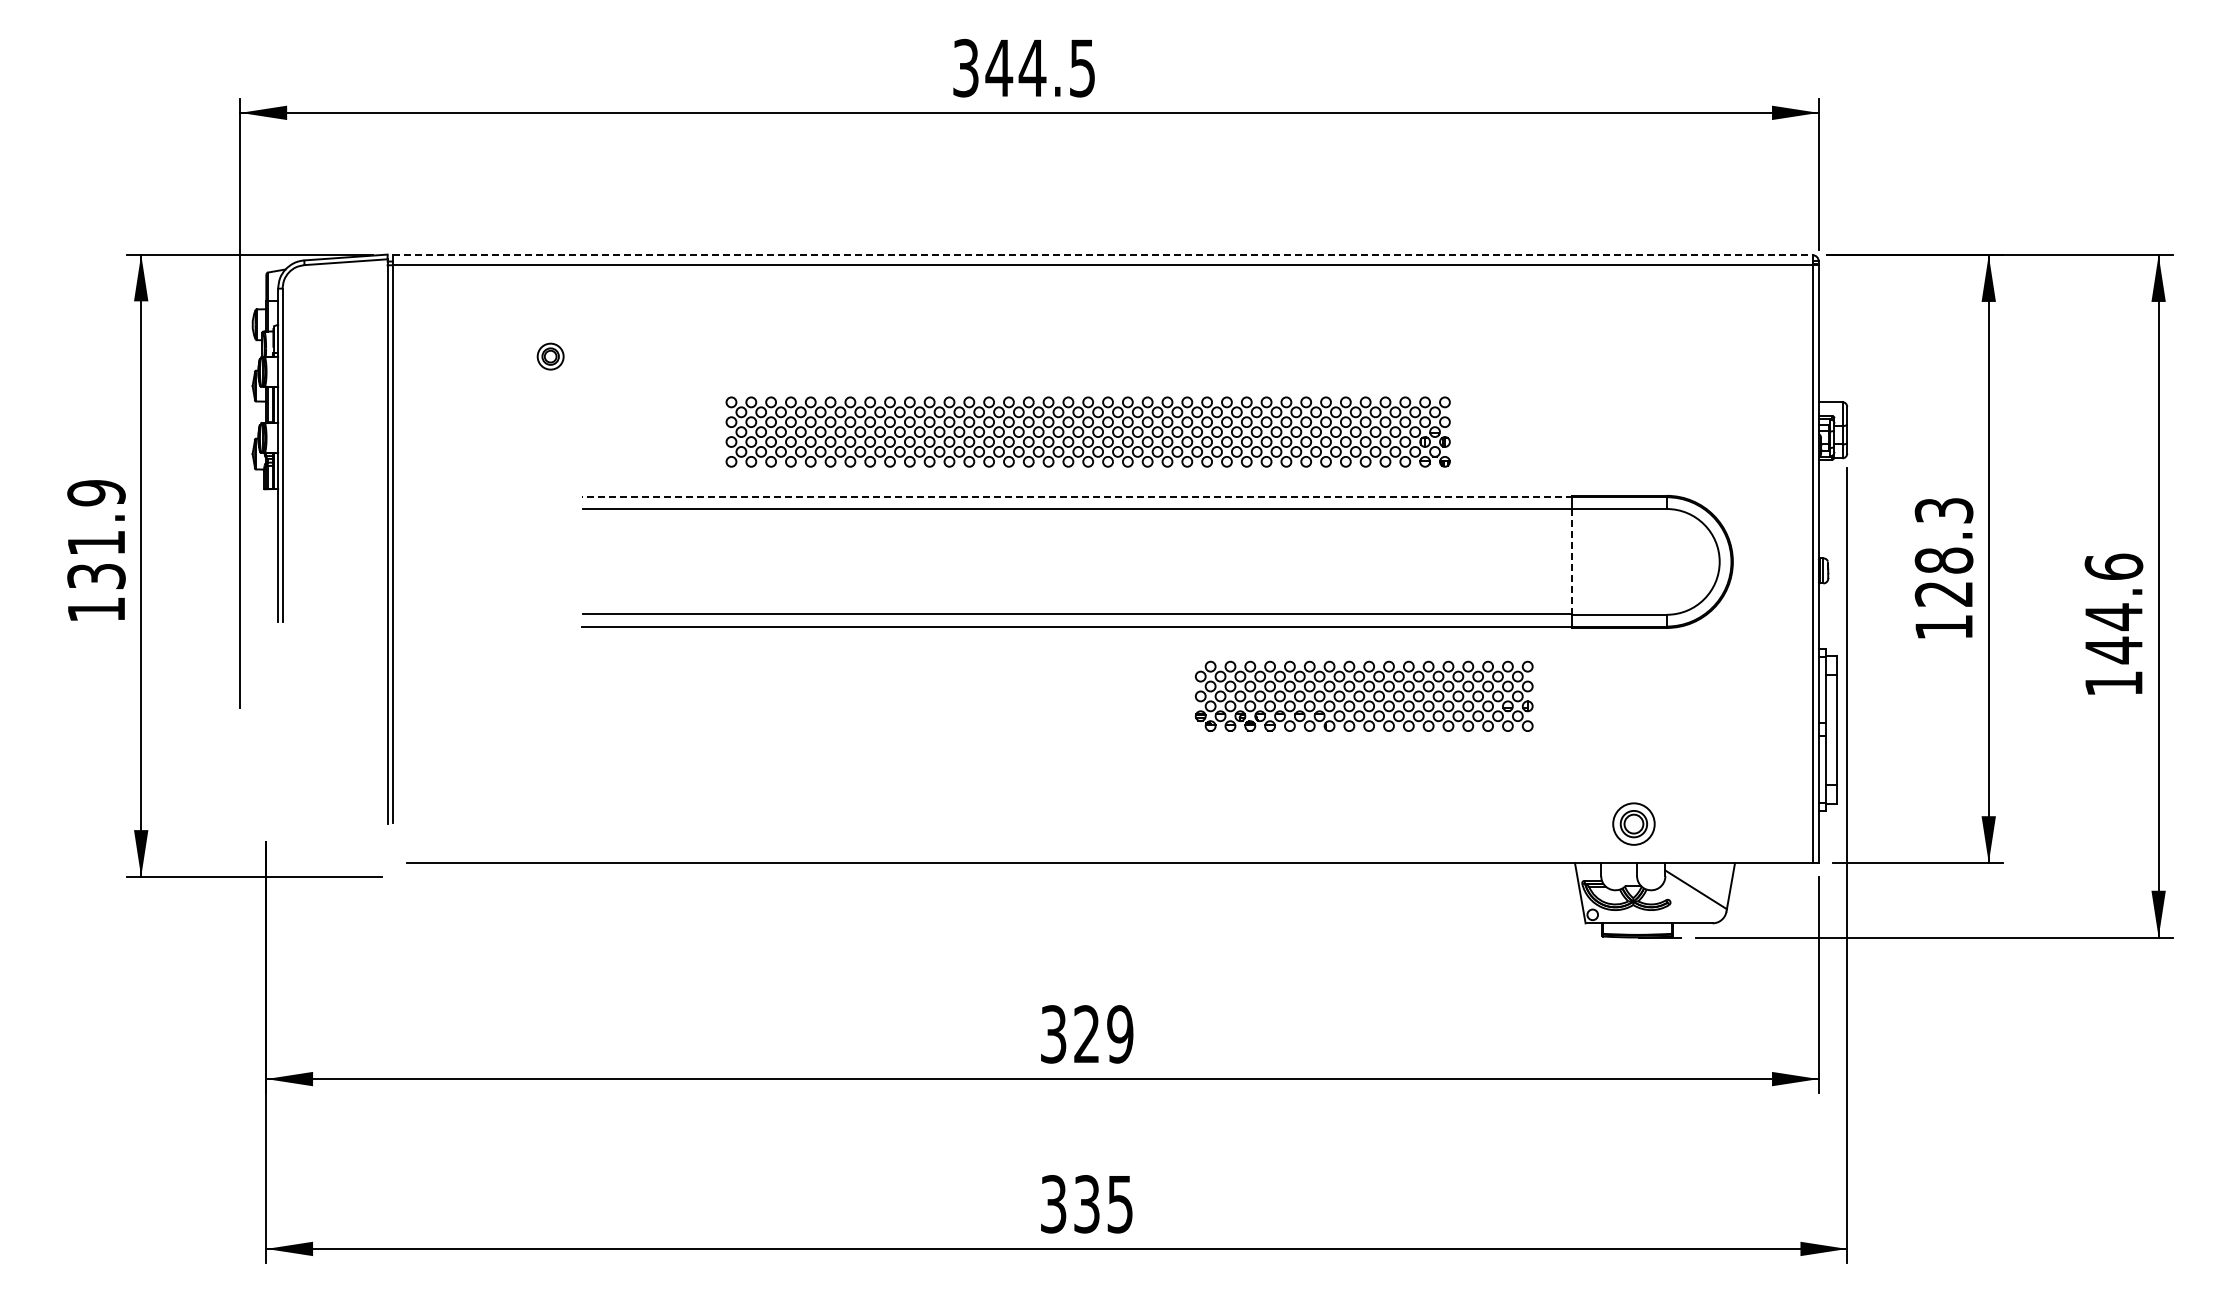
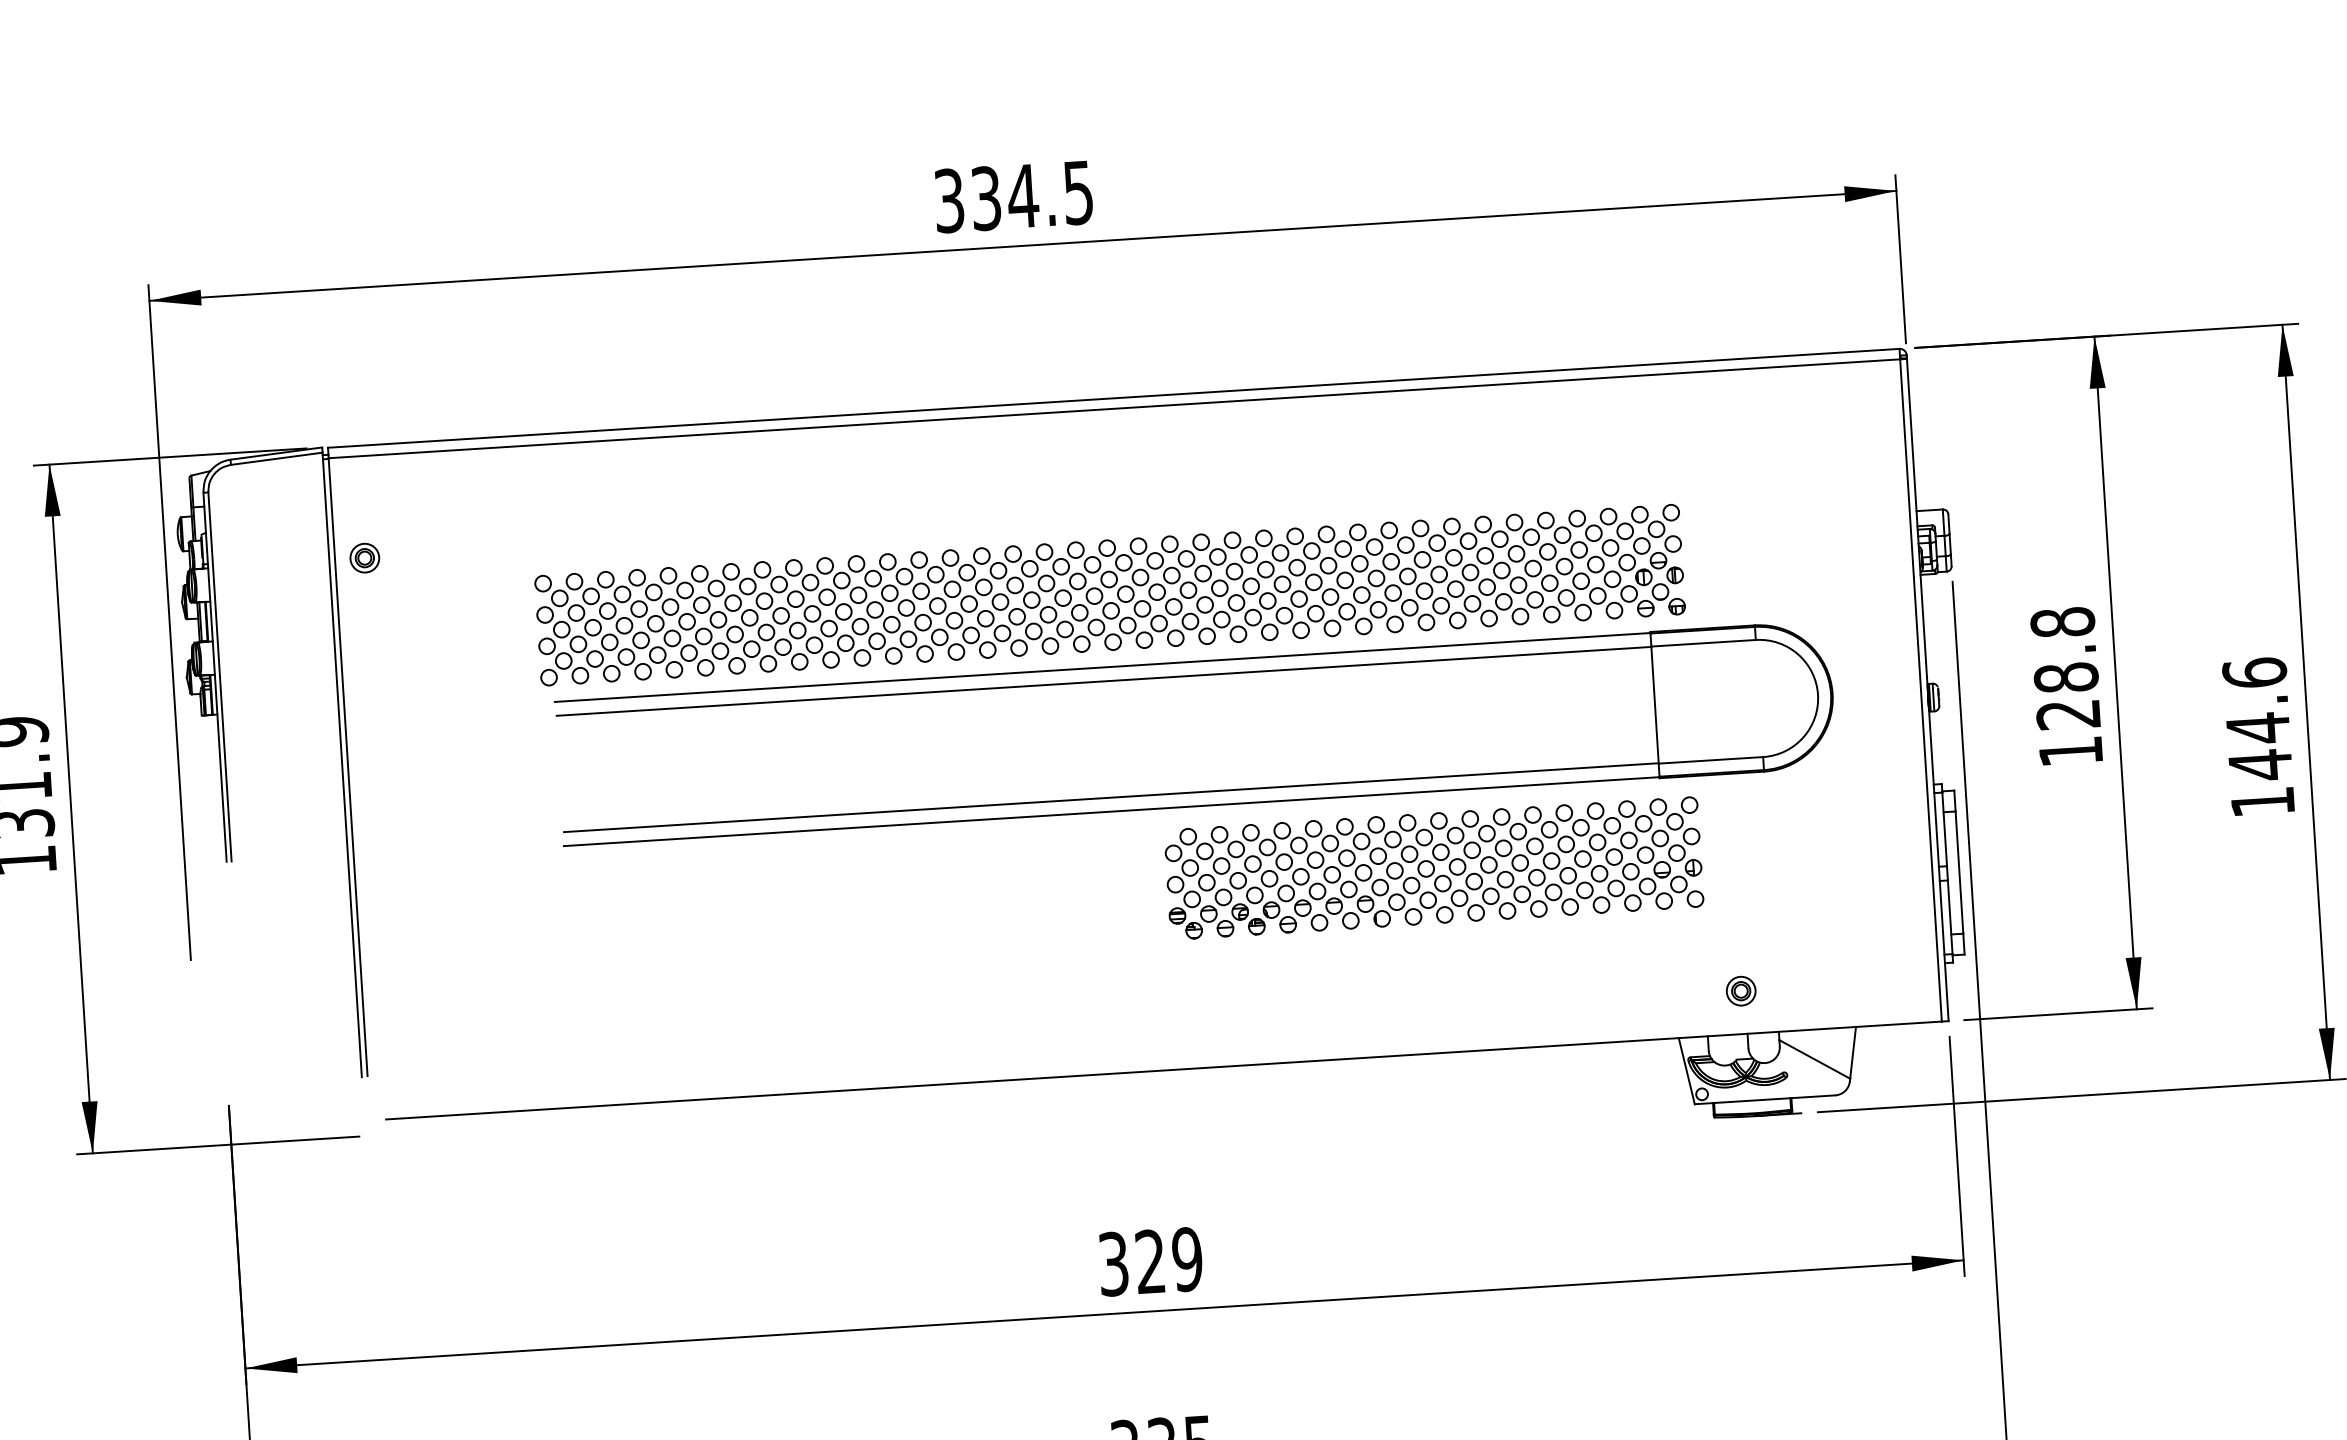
text: (999, 67) -> (986, 197), 344.5 -> 334.5
line: (1102, 255) -> (1113, 398), dashed -> solid
part: (550, 356) -> (364, 558), moved
part: (1087, 431) -> (1109, 594), size x1.43
line: (1077, 496) -> (1102, 667), dashed -> solid
text: (1943, 510) -> (2062, 622), 128.3 -> 128.8
line: (1572, 561) -> (1655, 704), dashed -> solid
part: (1363, 696) -> (1433, 868), size x1.43
part: (1633, 824) -> (1740, 991), size x0.62

